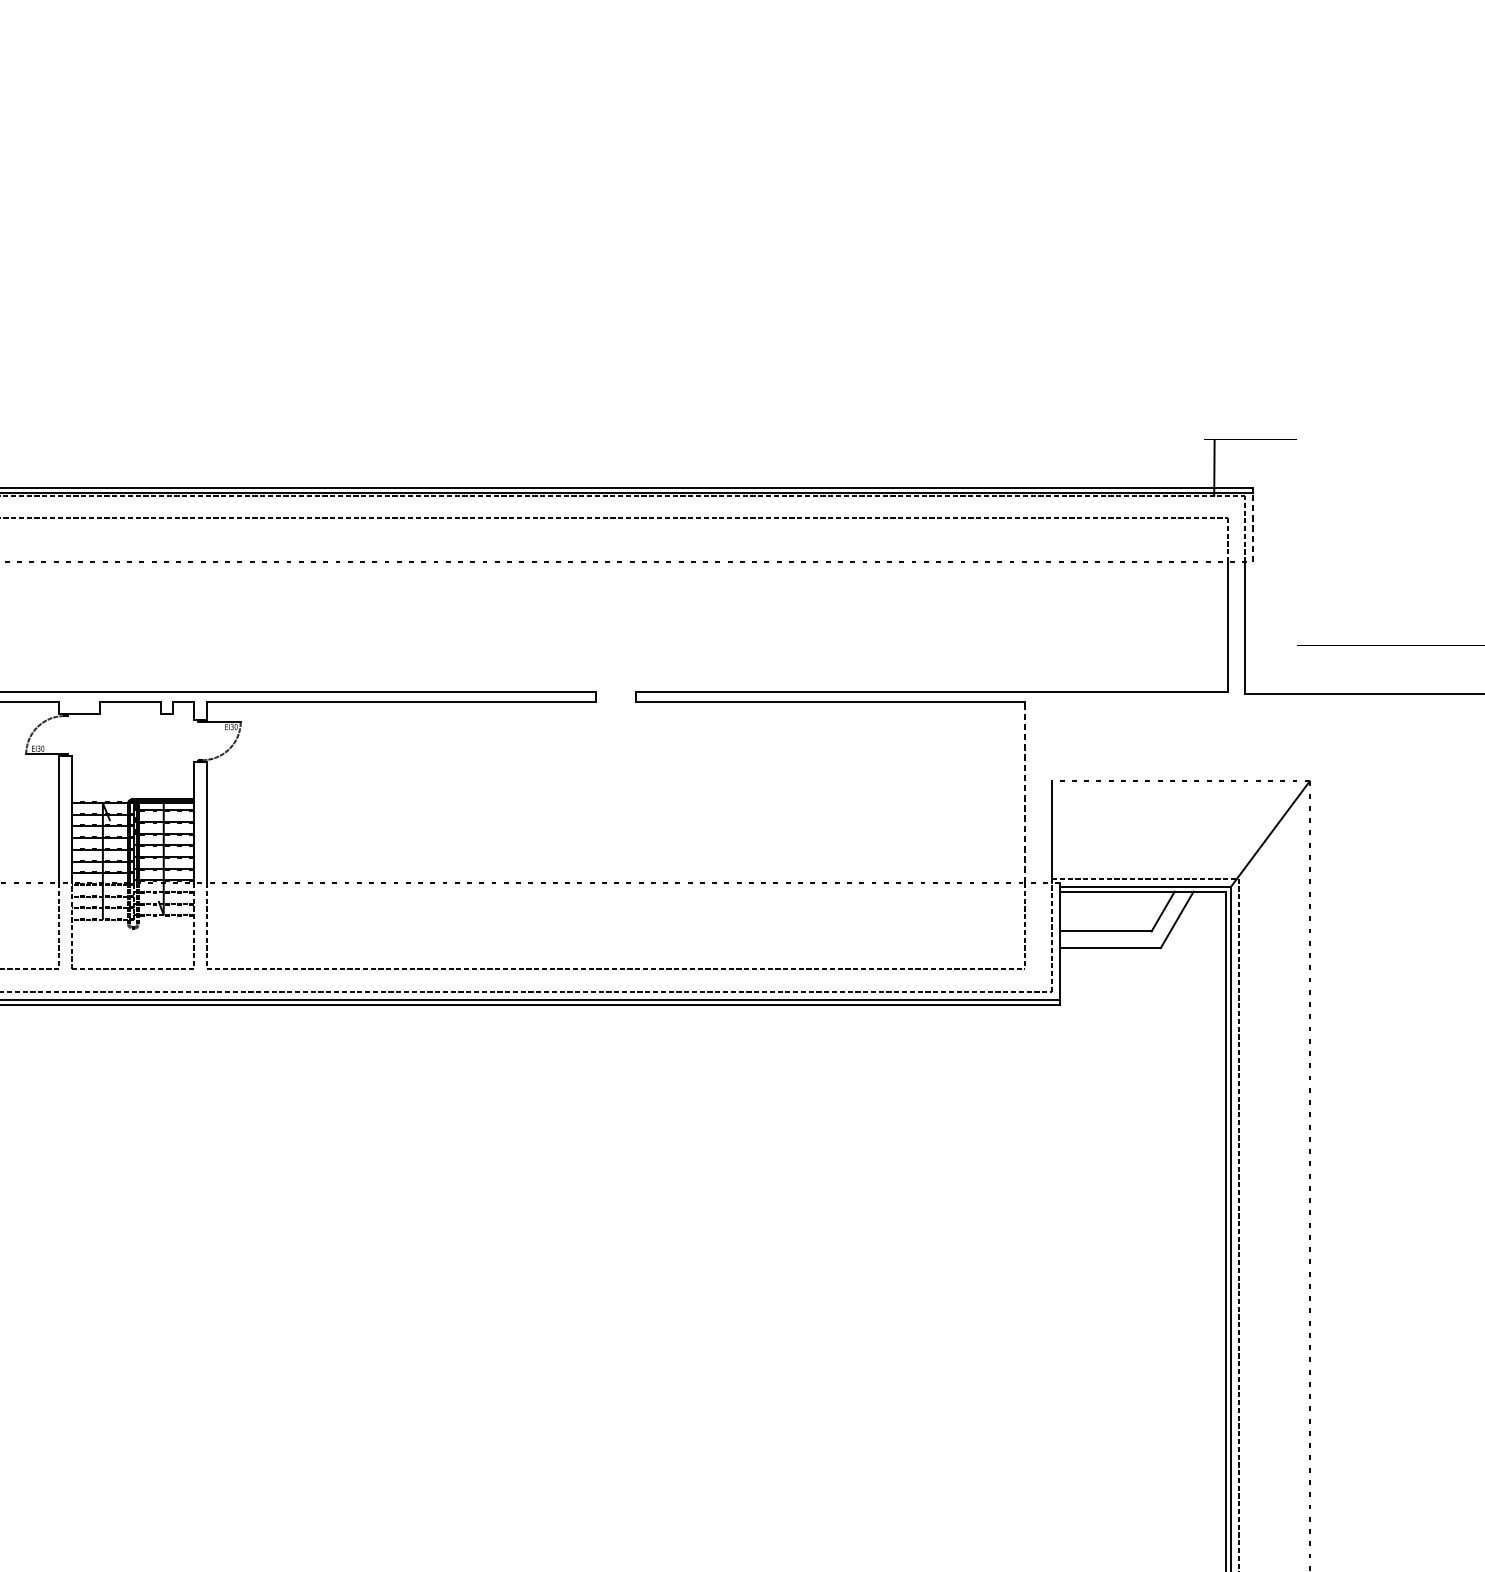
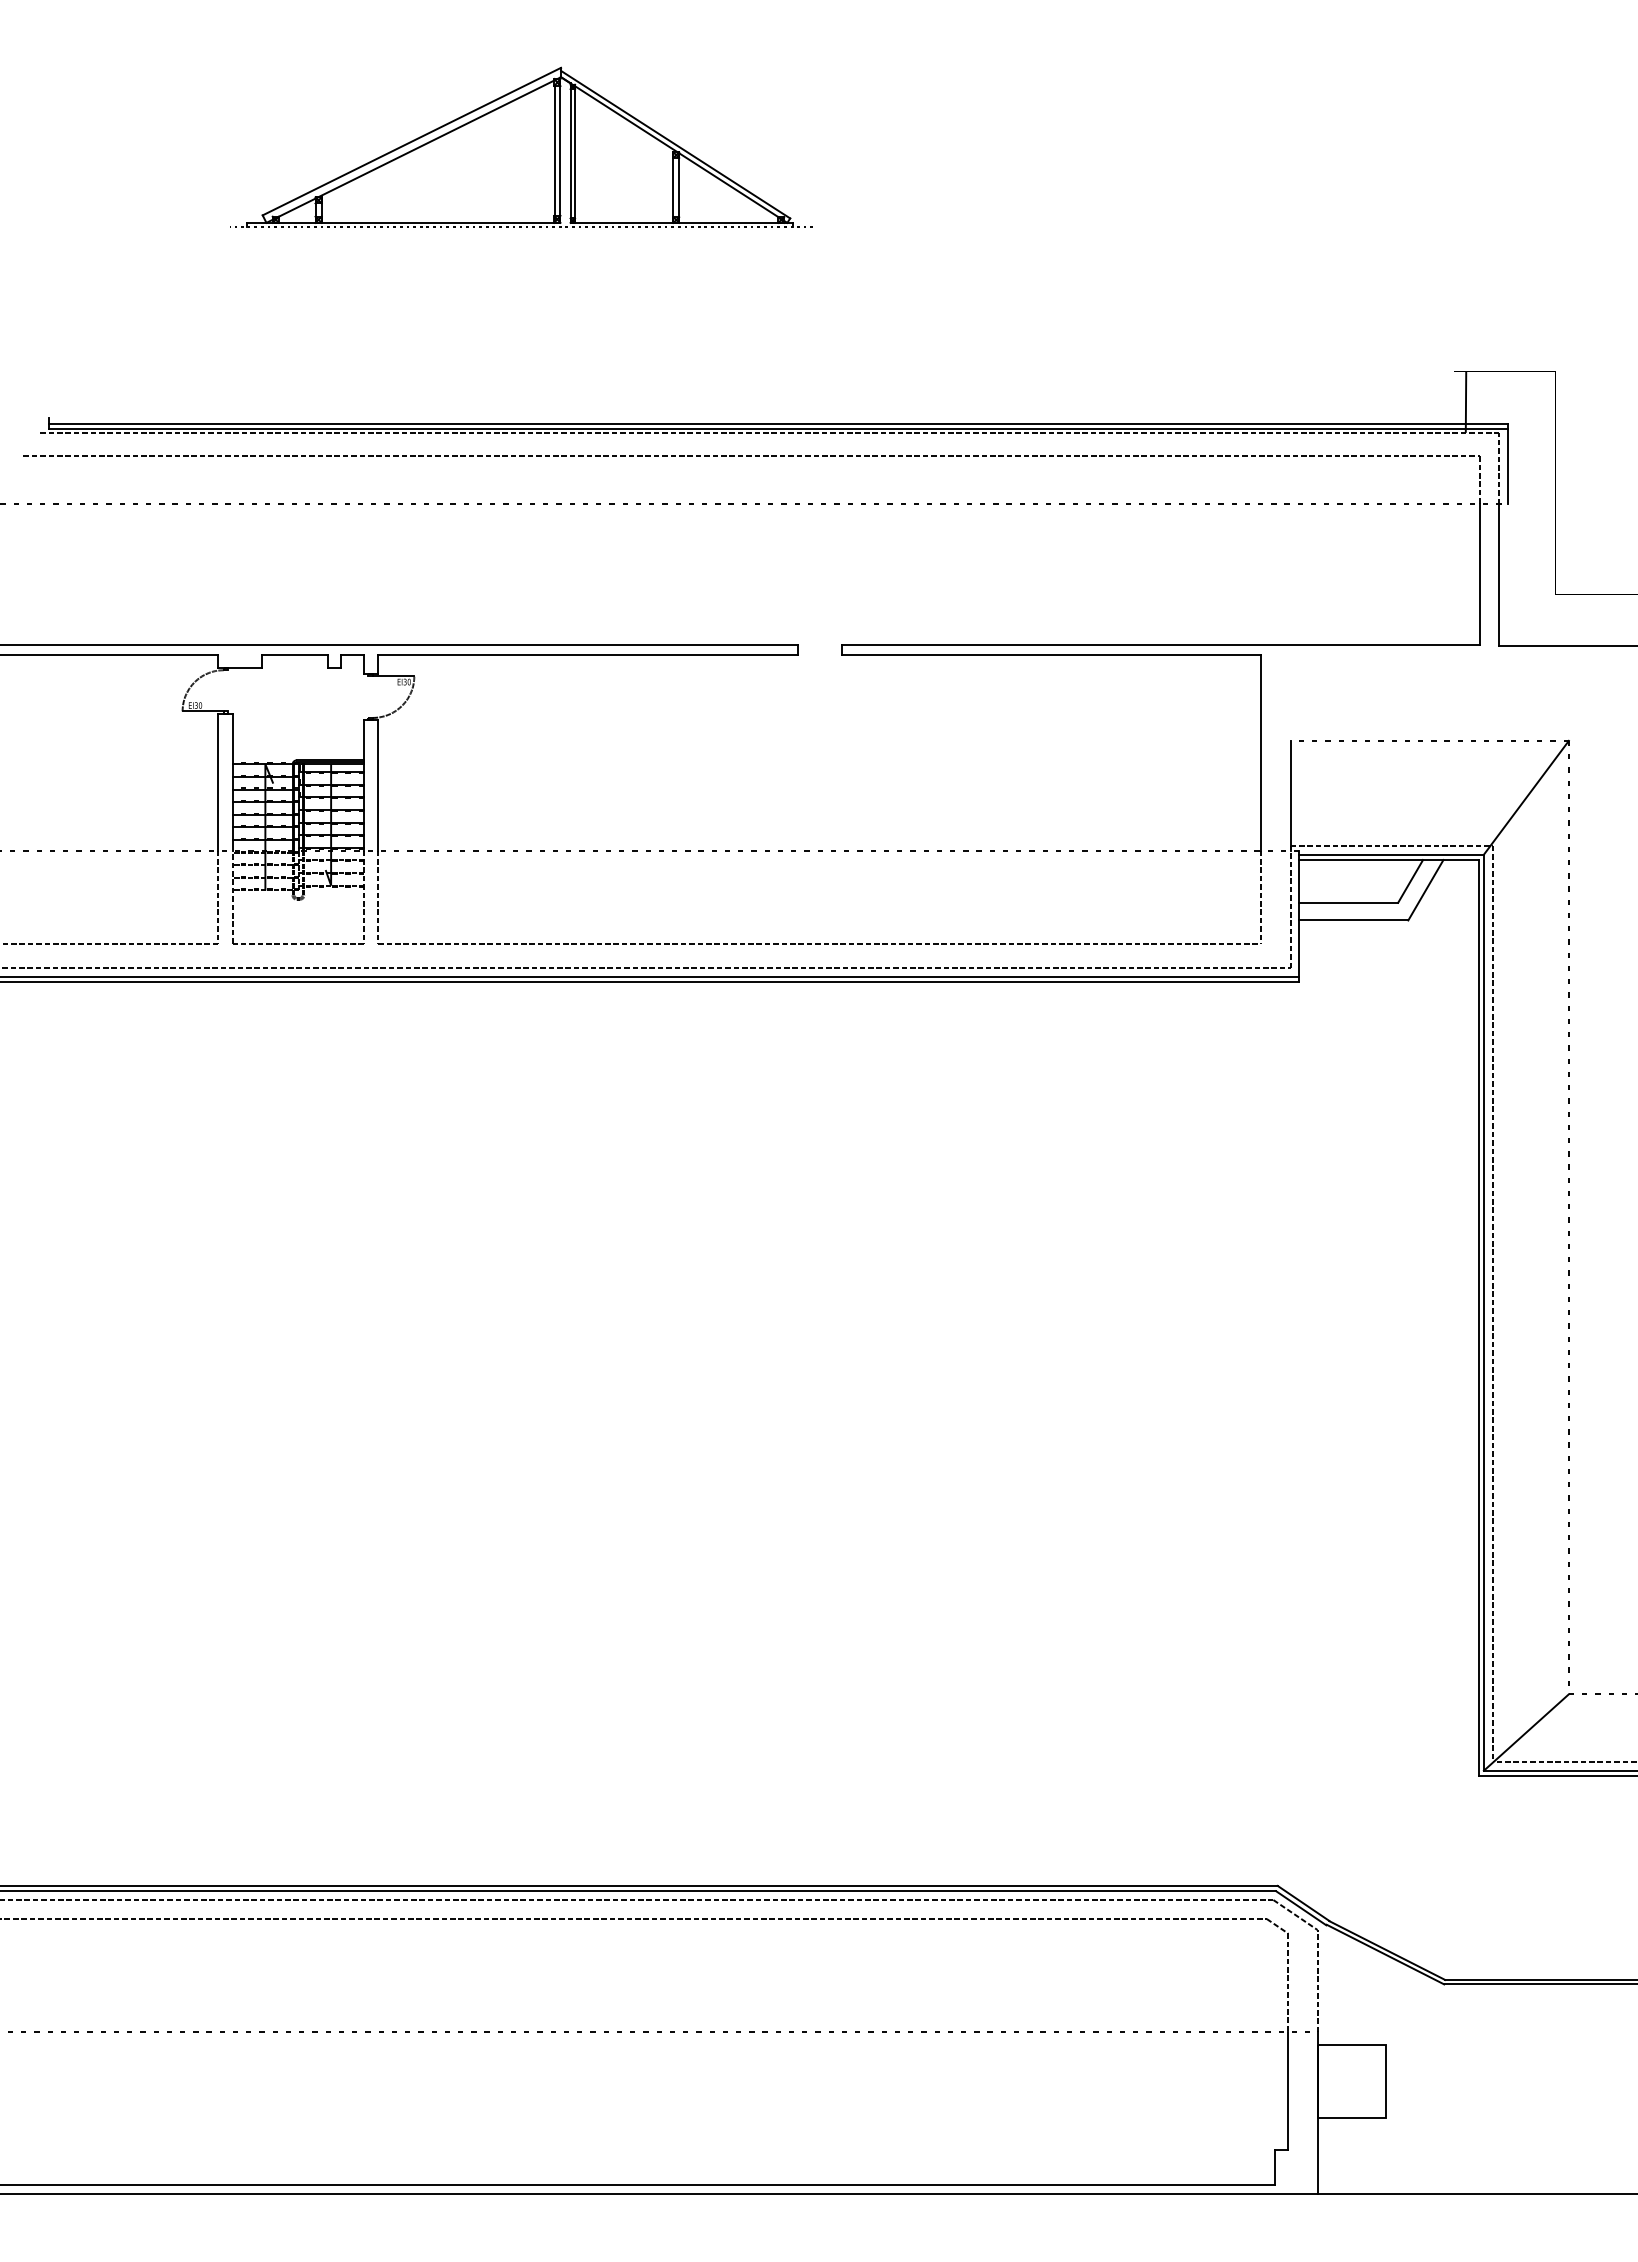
part: (339, 231) -> (521, 146), added
line: (1253, 527) -> (1508, 466), dashed -> solid
line: (1025, 792) -> (1261, 752), dashed -> solid

